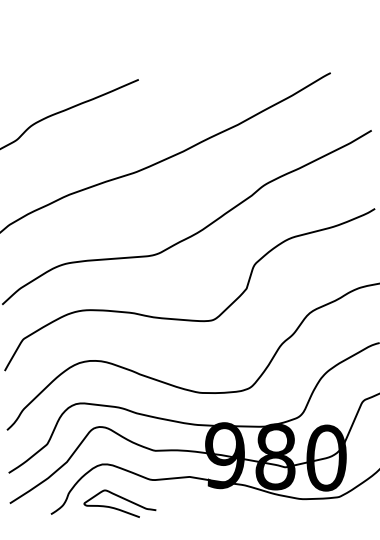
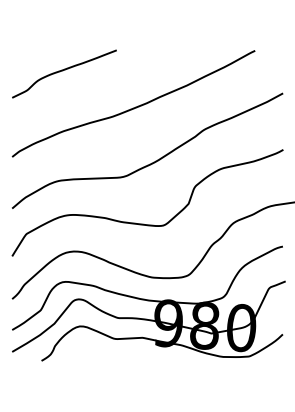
curve: (120, 508) -> (91, 358), removed

